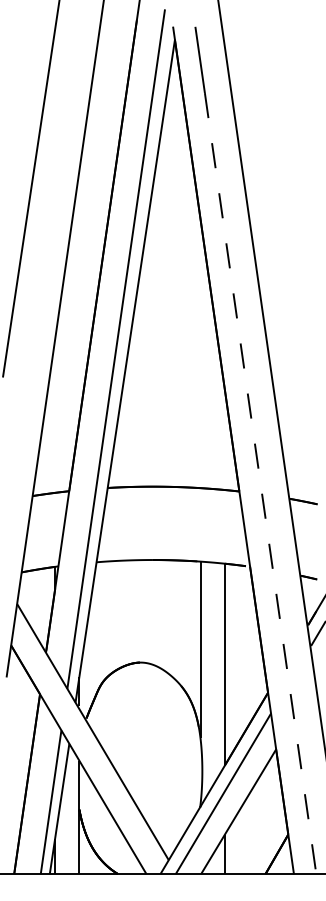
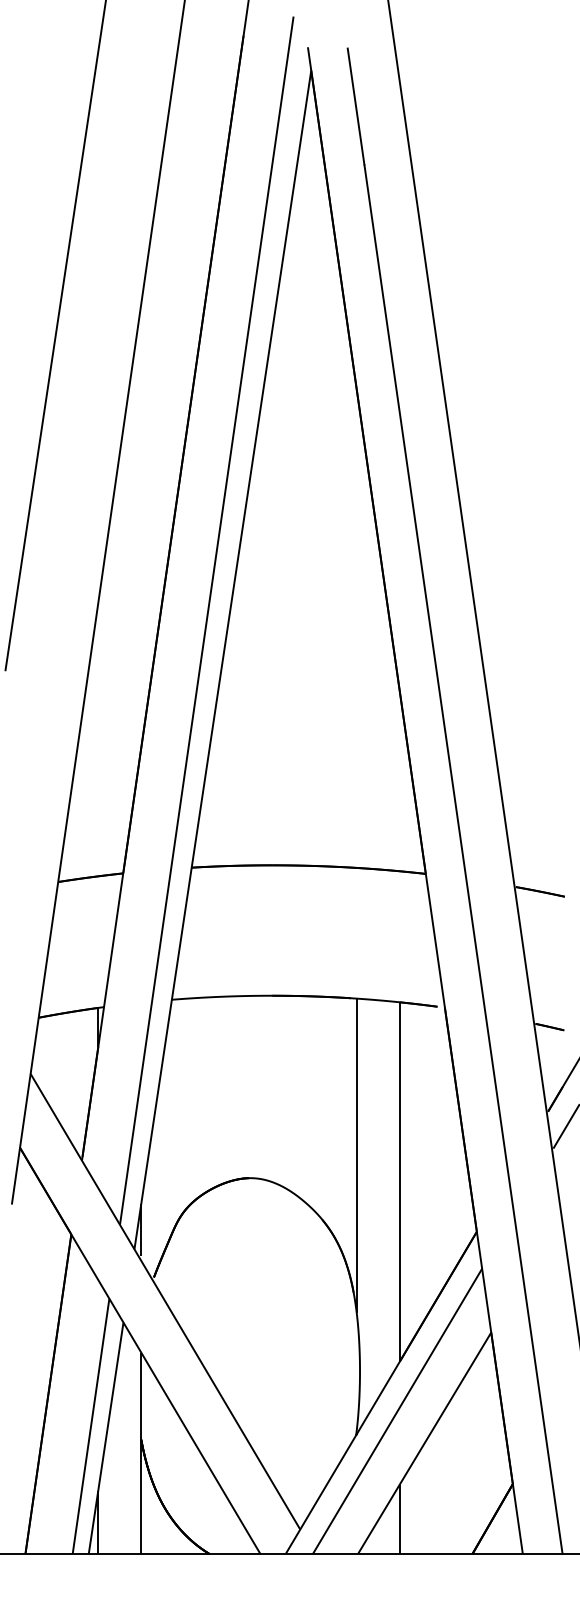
line: (260, 484) -> (463, 861), dashed -> solid

